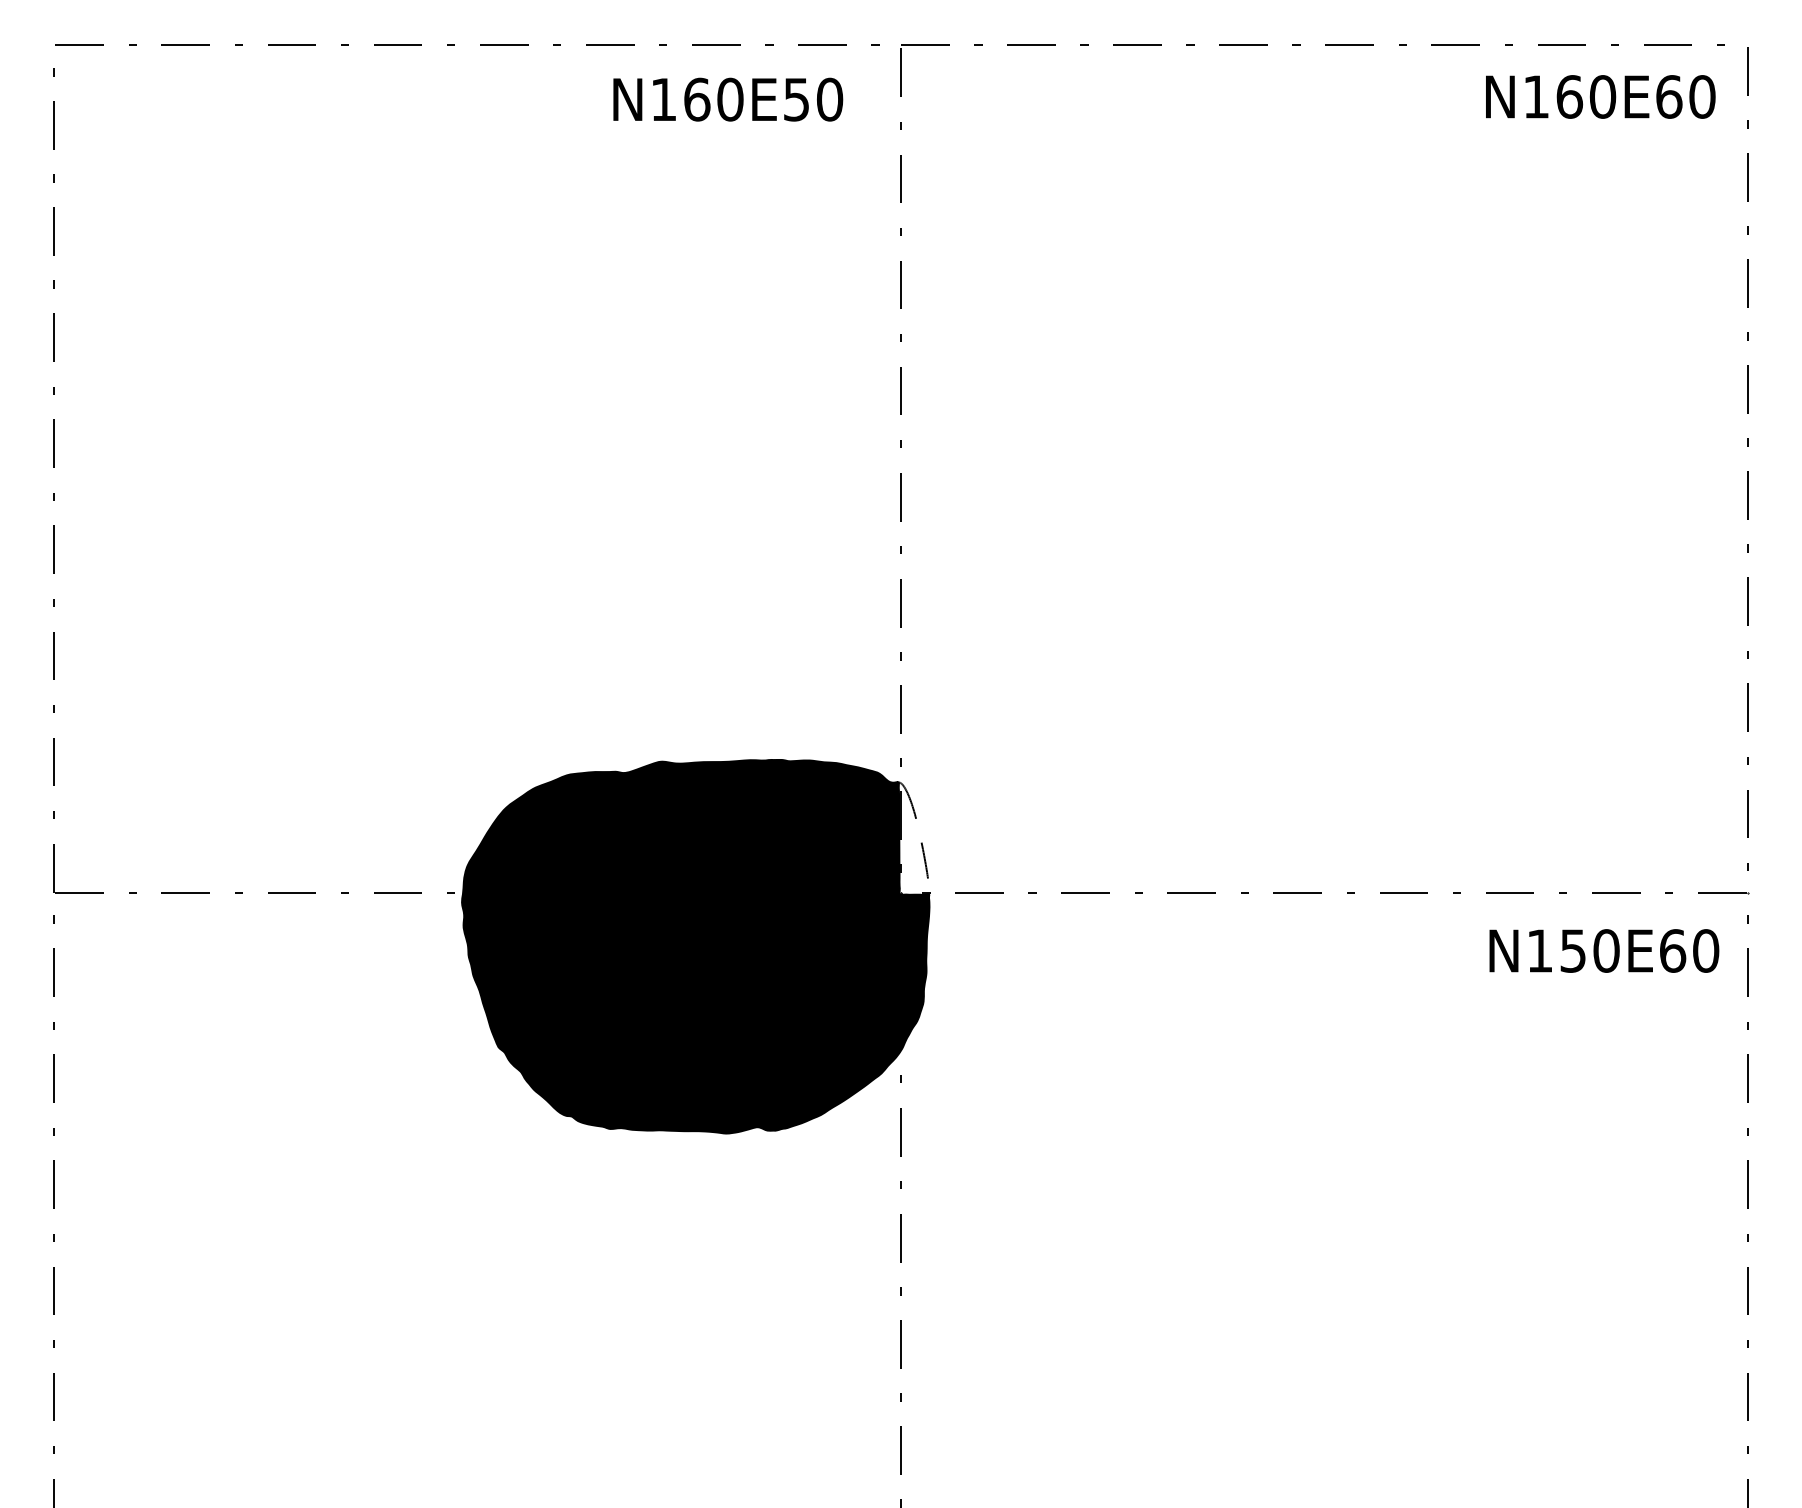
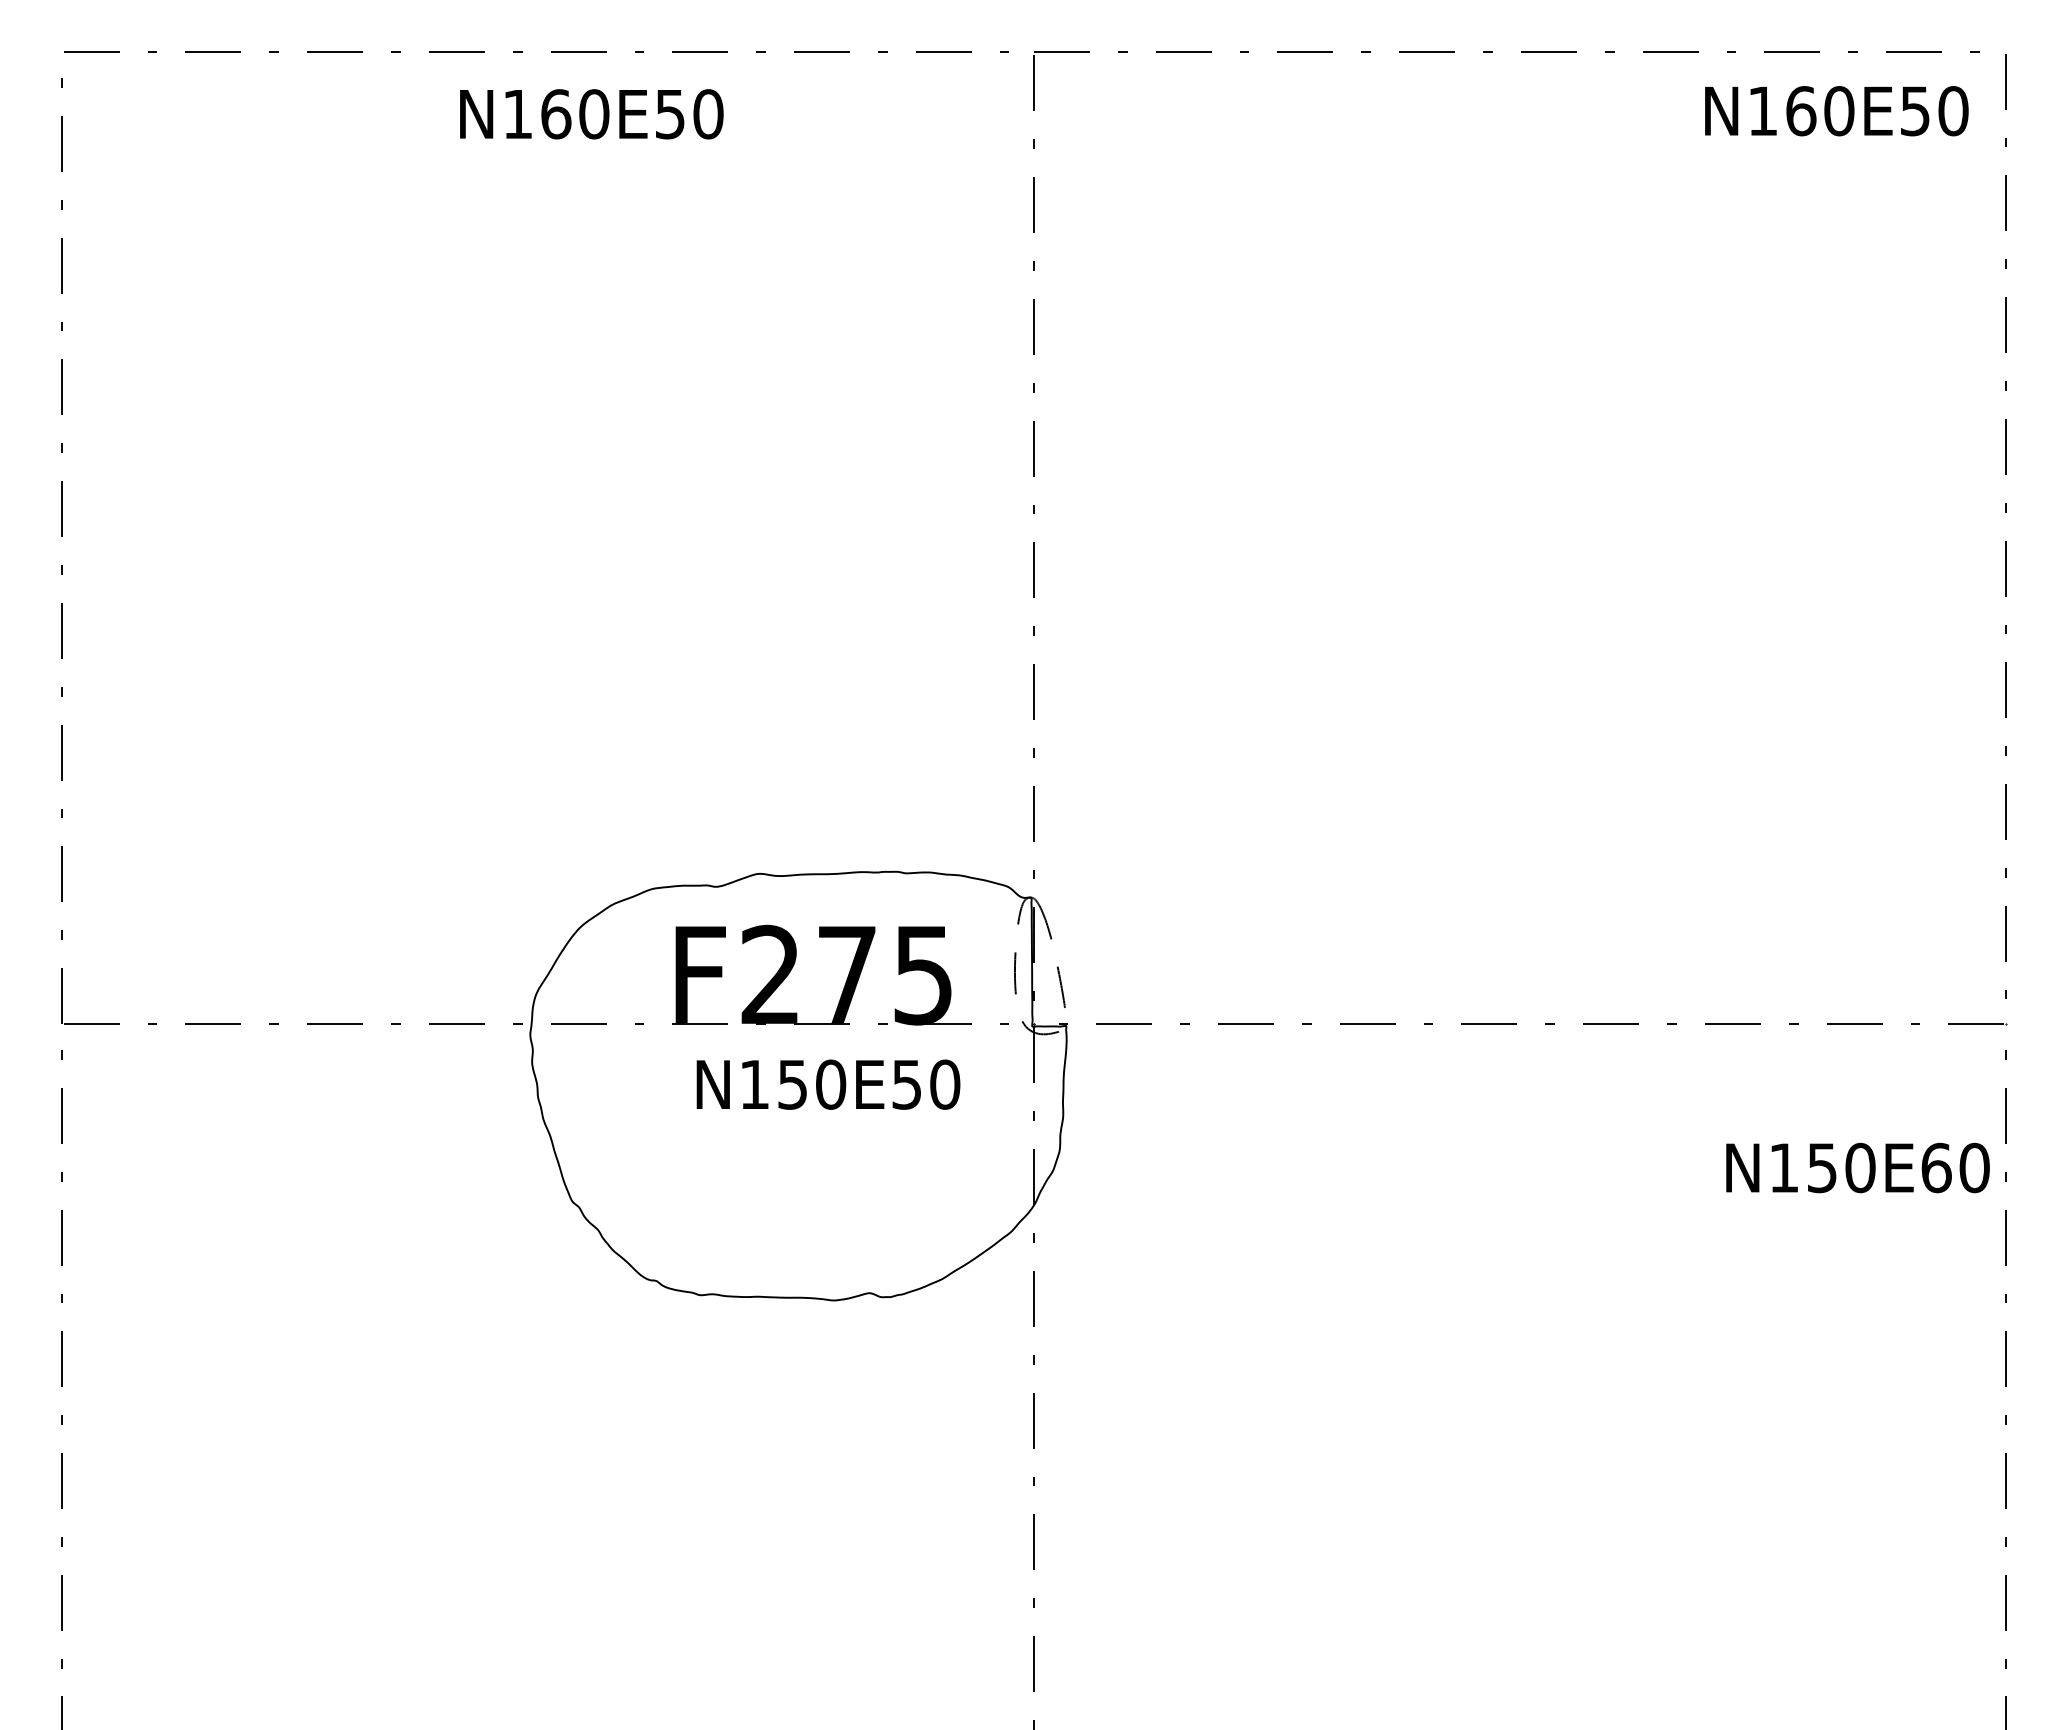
text: (1669, 97) -> (1915, 111), N160E60 -> N160E50
text: (727, 99) -> (591, 114), moved
fill: (695, 946) -> (798, 1085), removed
text: (1603, 950) -> (1857, 1167), moved

